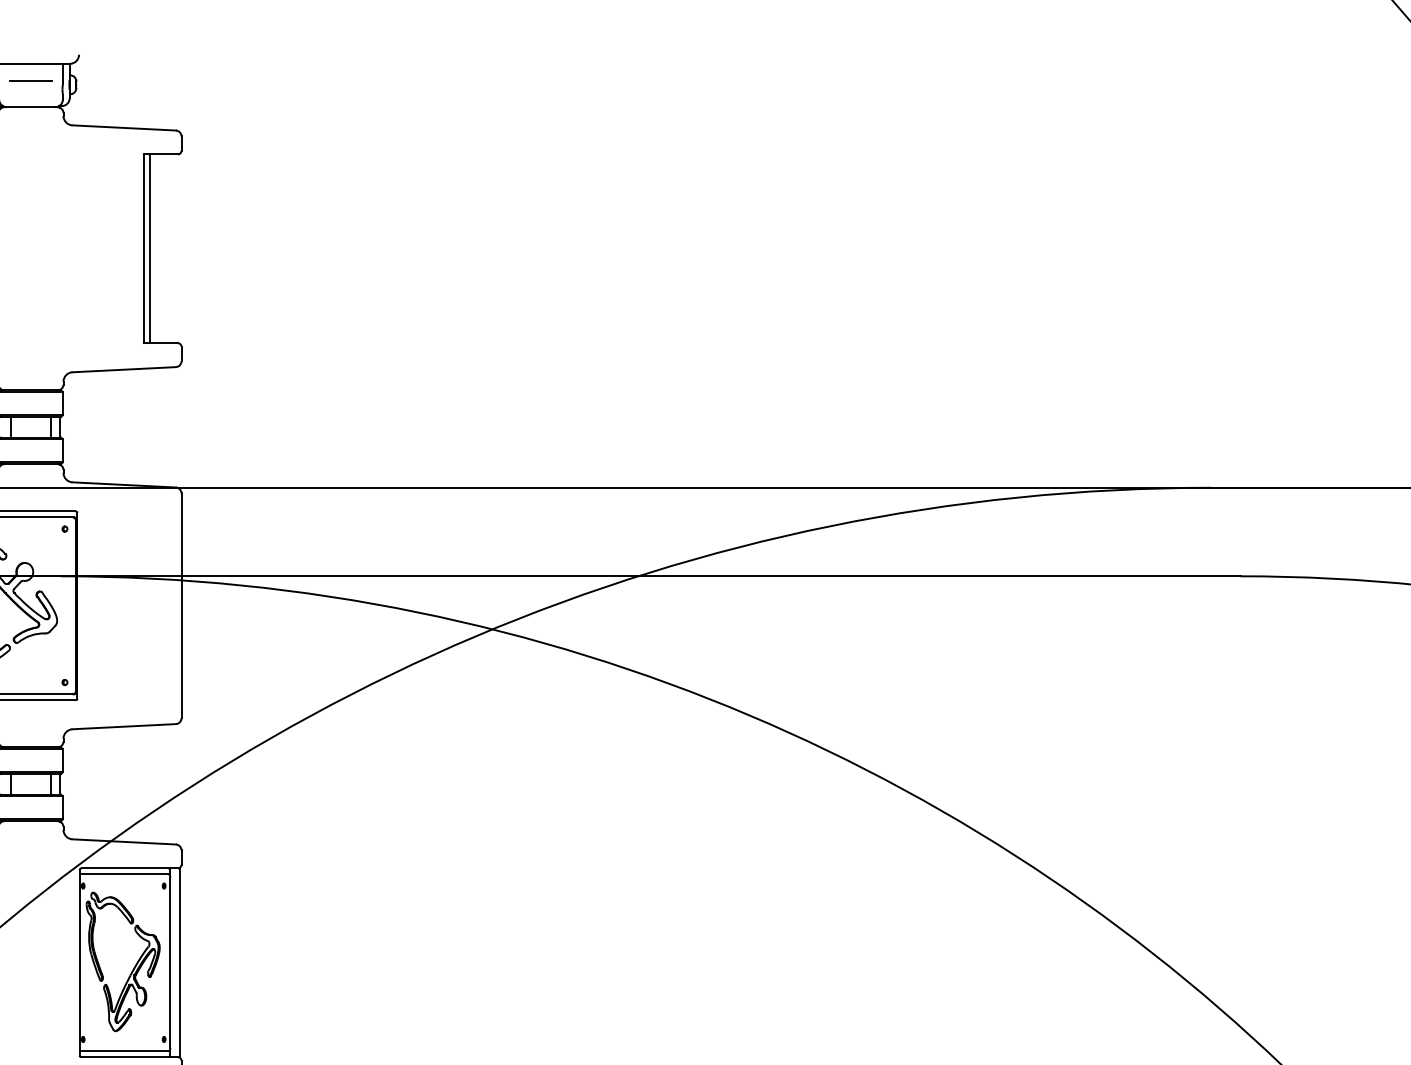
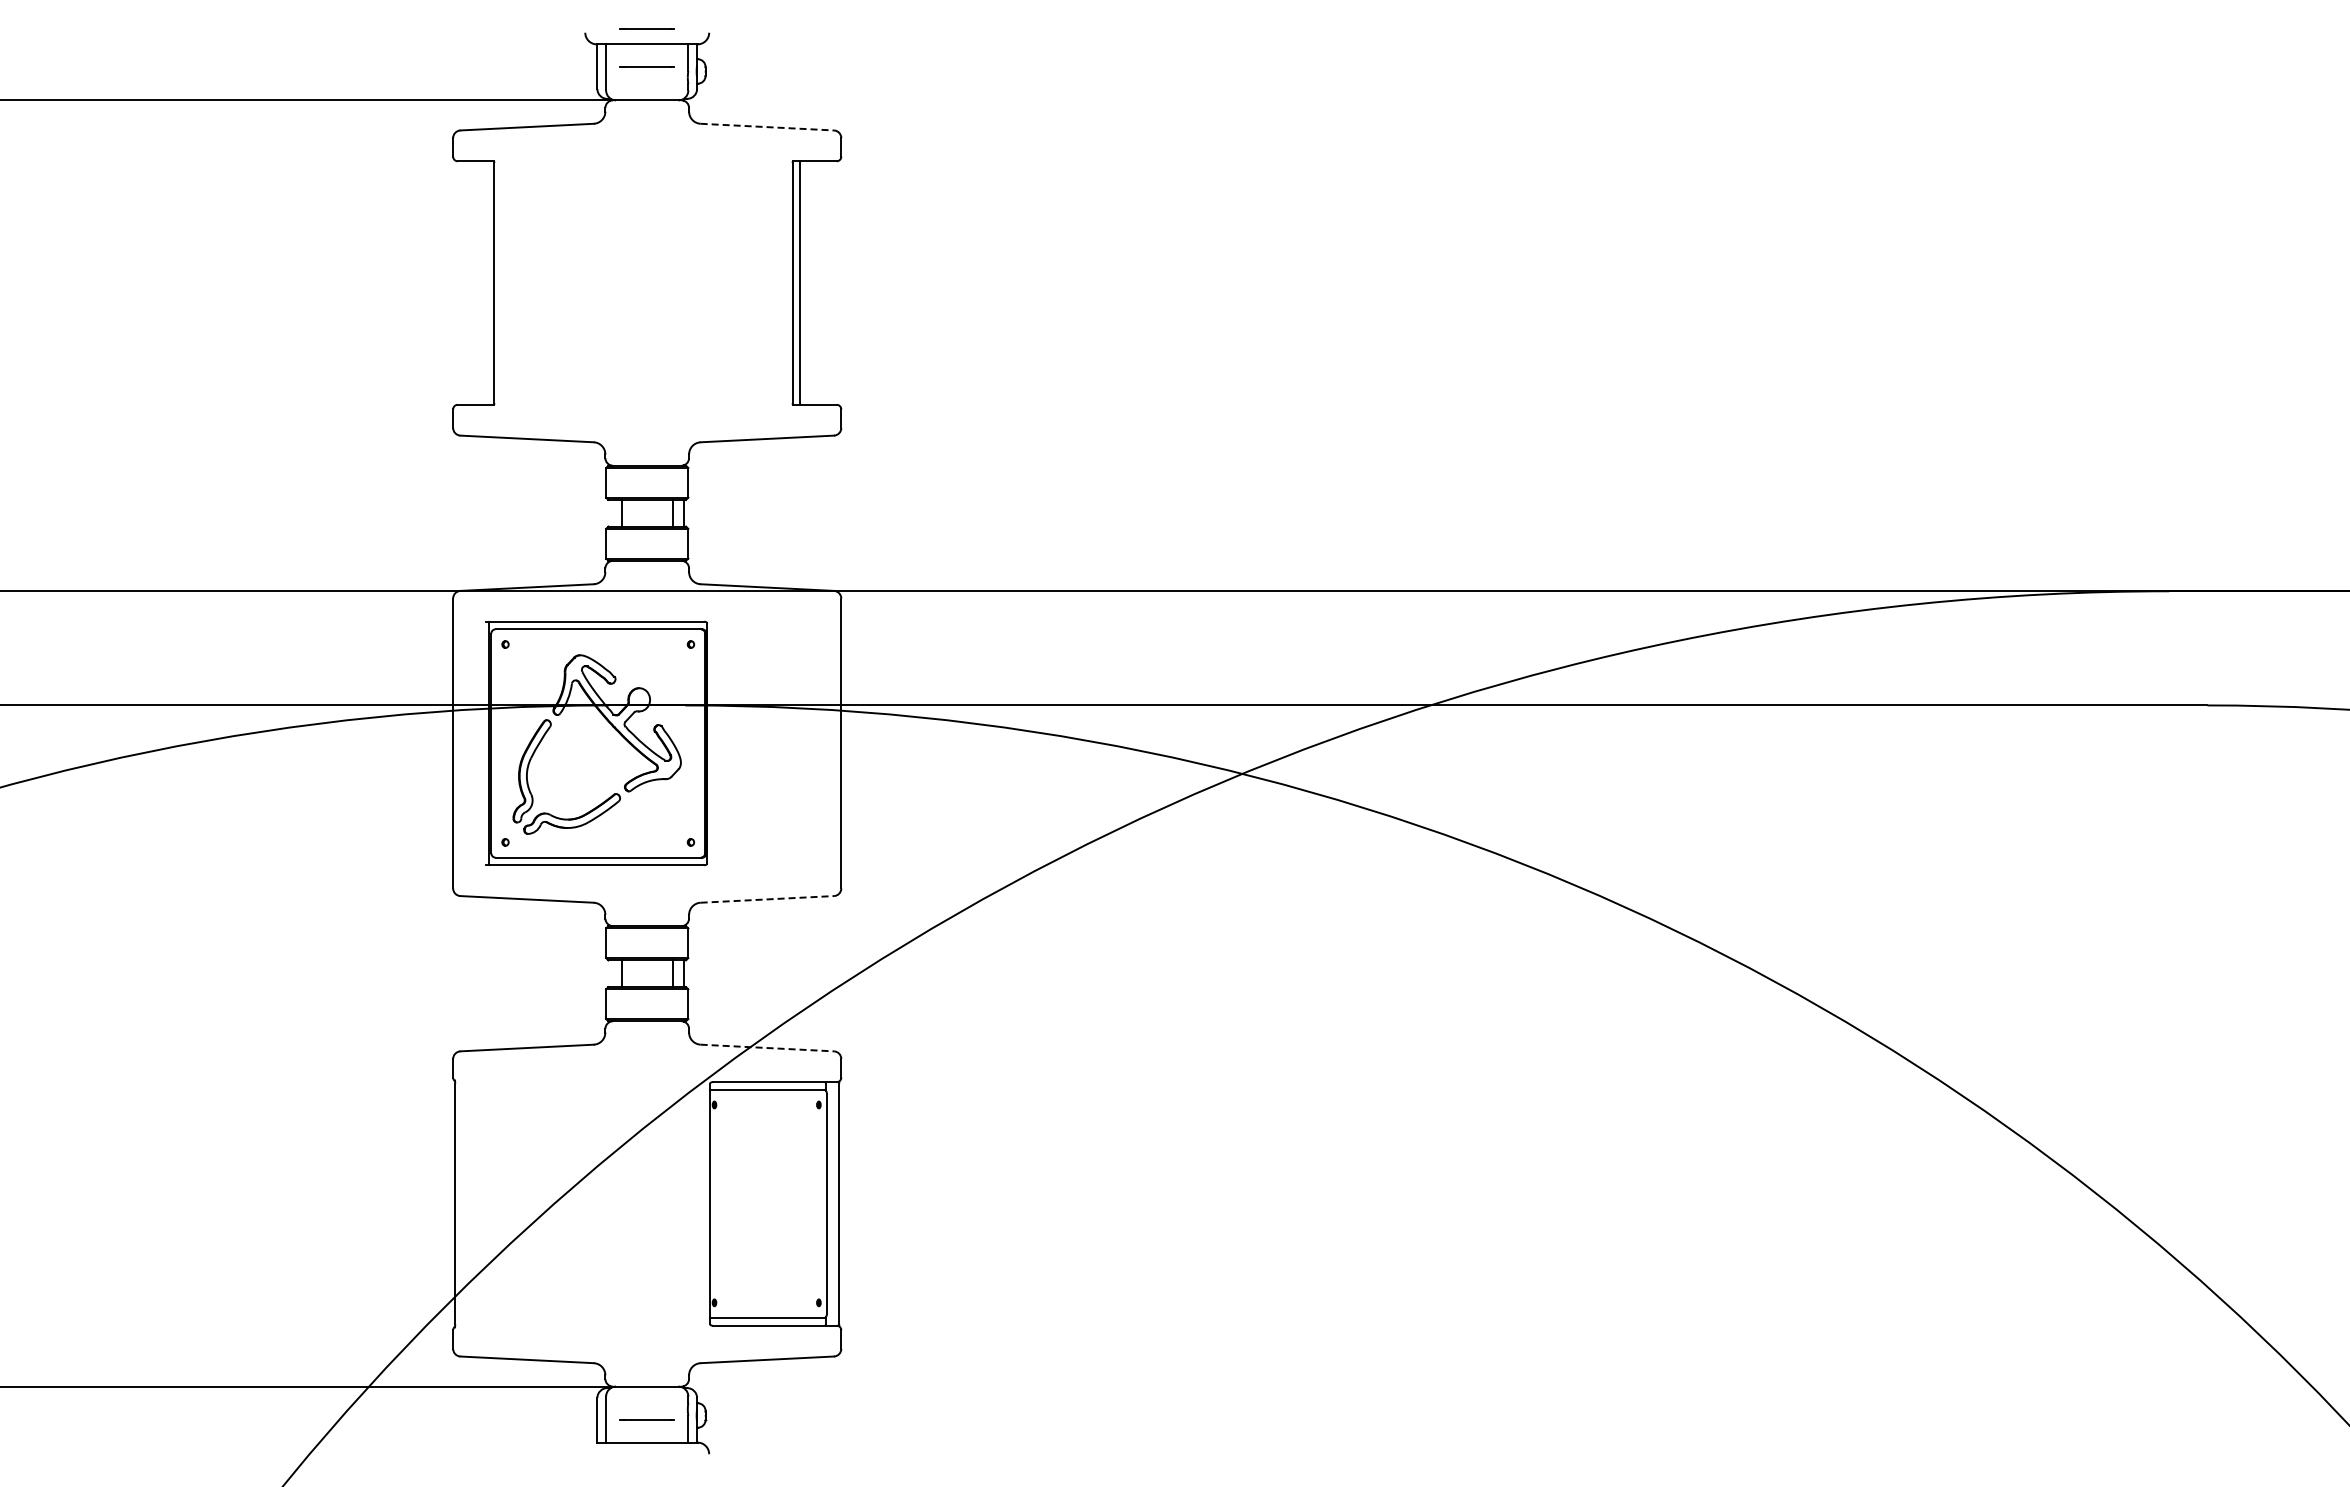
line: (30, 51) -> (646, 28), added
line: (124, 128) -> (767, 127), solid -> dashed
line: (124, 726) -> (767, 899), solid -> dashed
line: (124, 842) -> (767, 1048), solid -> dashed
part: (133, 967) -> (779, 1210), removed

